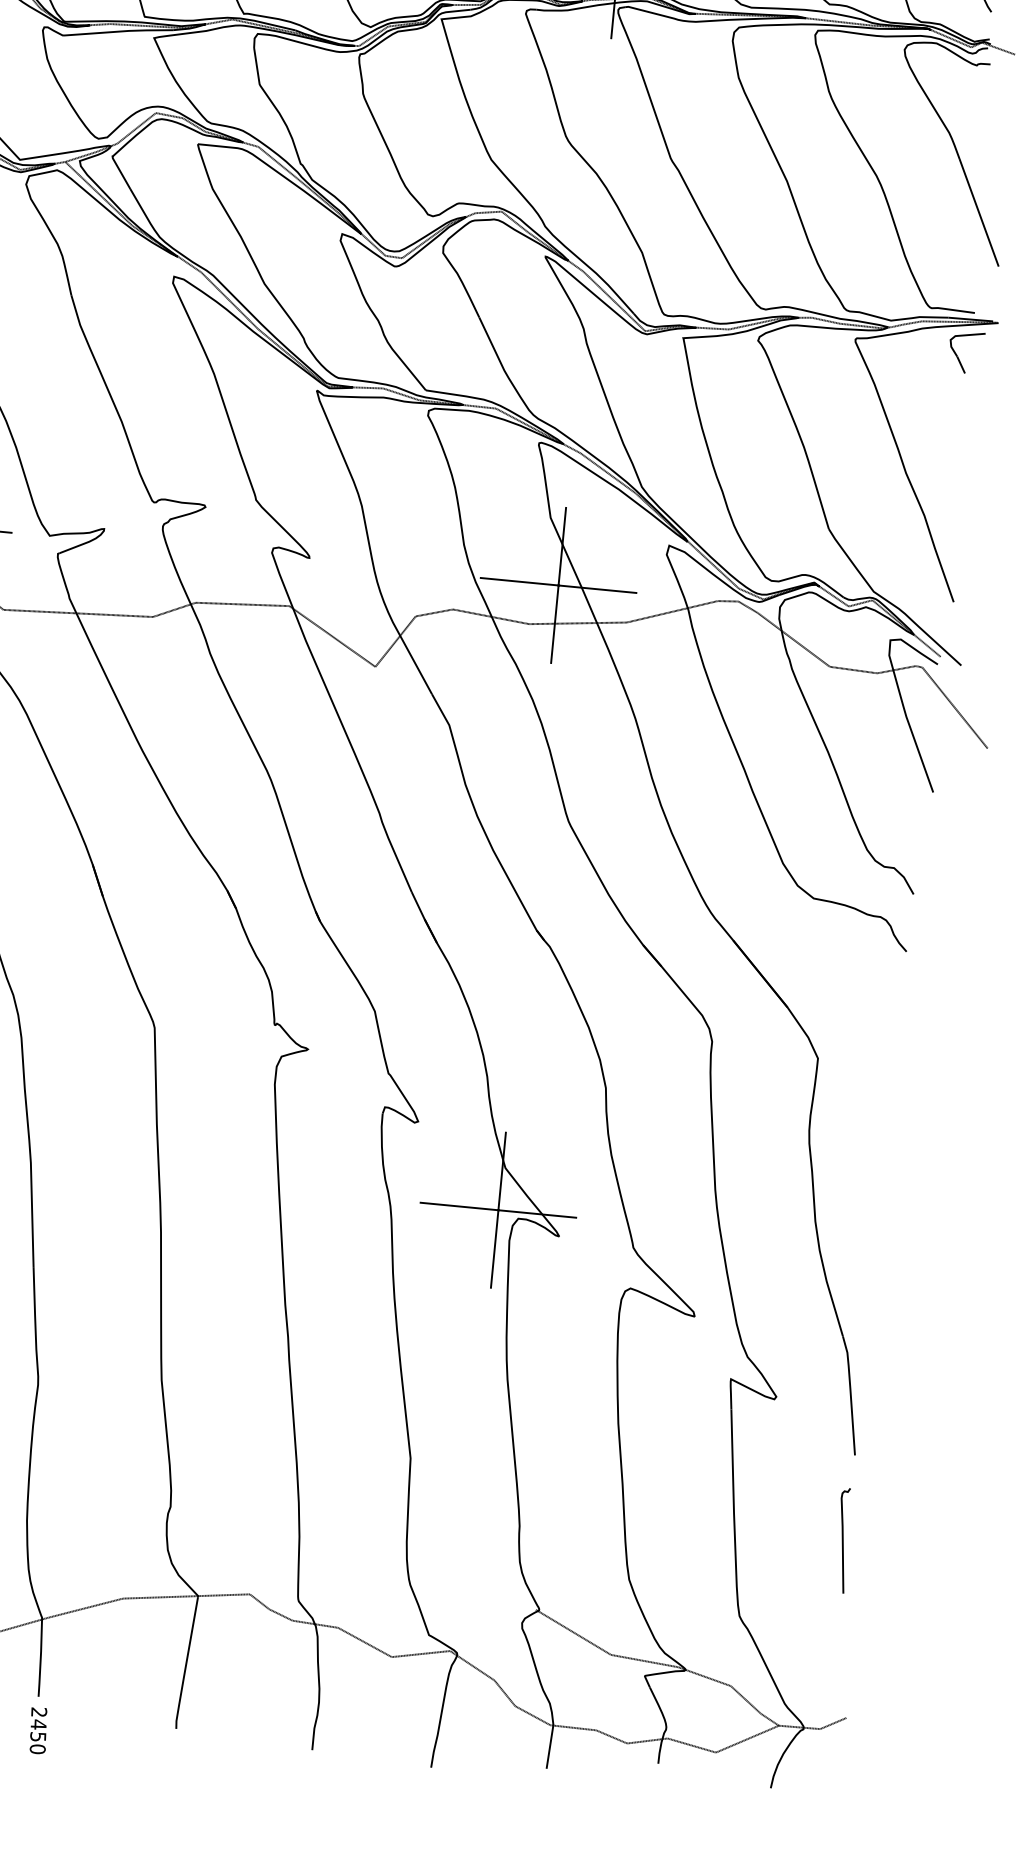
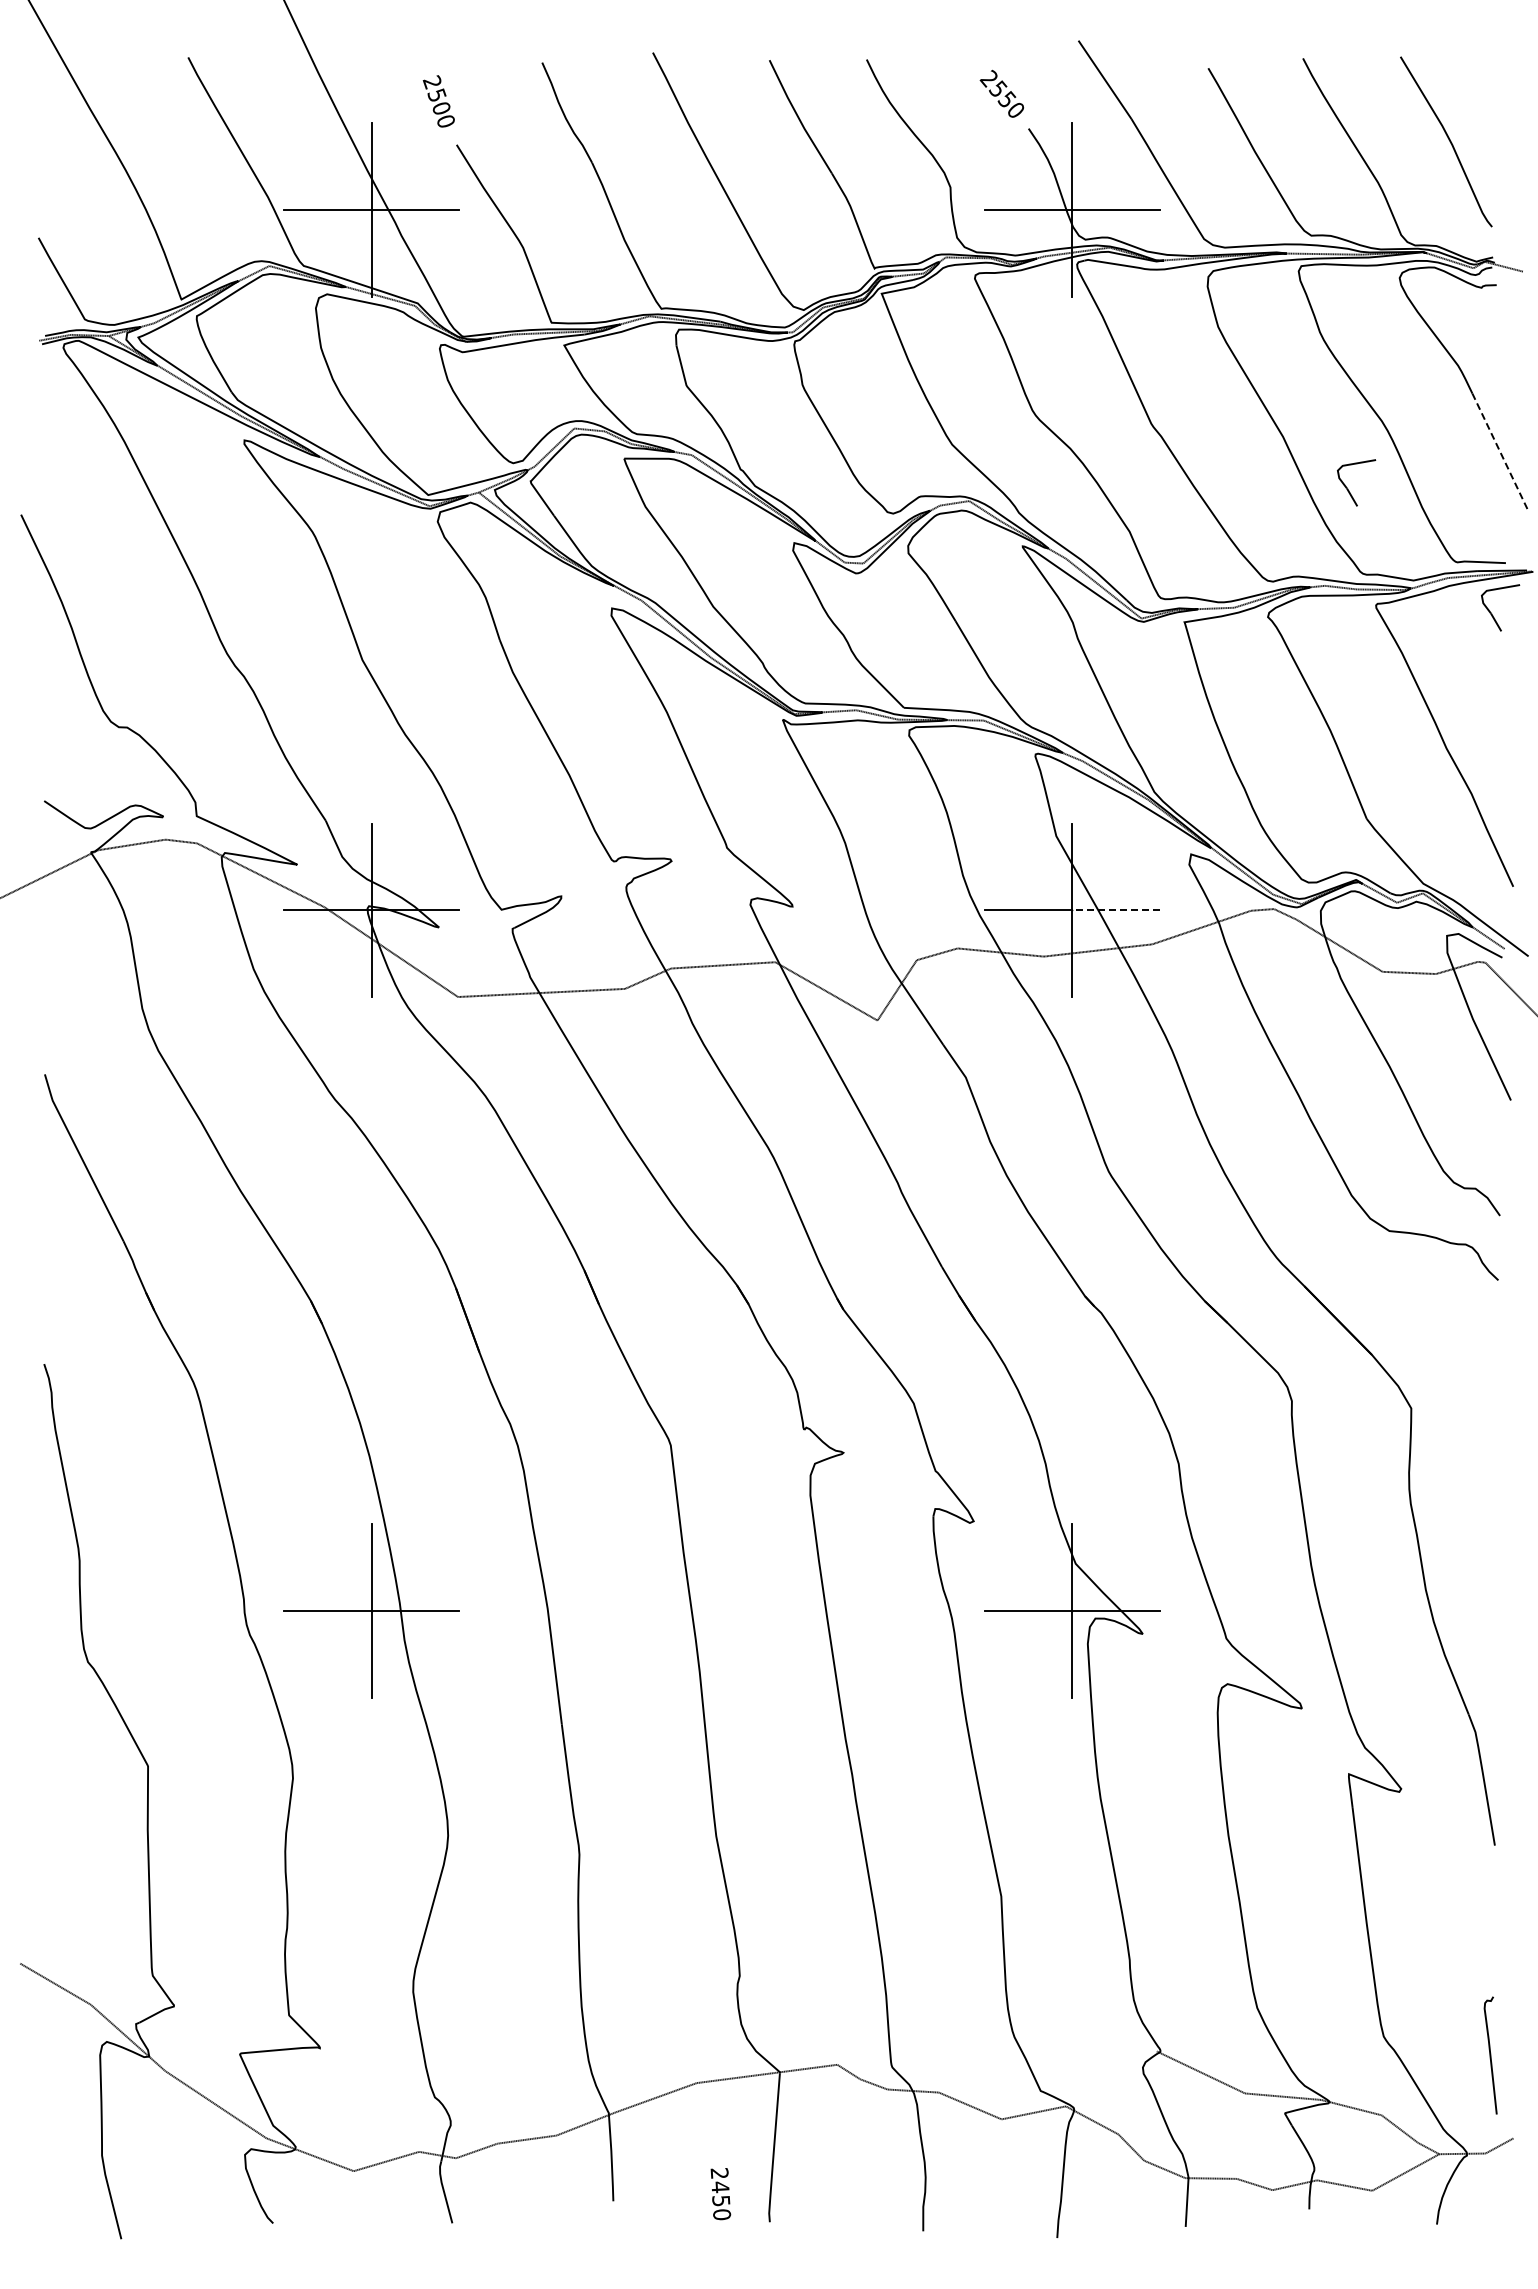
line: (978, 212) -> (1499, 451), solid -> dashed
part: (840, 232) -> (1348, 488), added
line: (597, 589) -> (1115, 910), solid -> dashed
curve: (842, 1540) -> (1490, 2055), moved
text: (38, 1731) -> (720, 2194), moved

